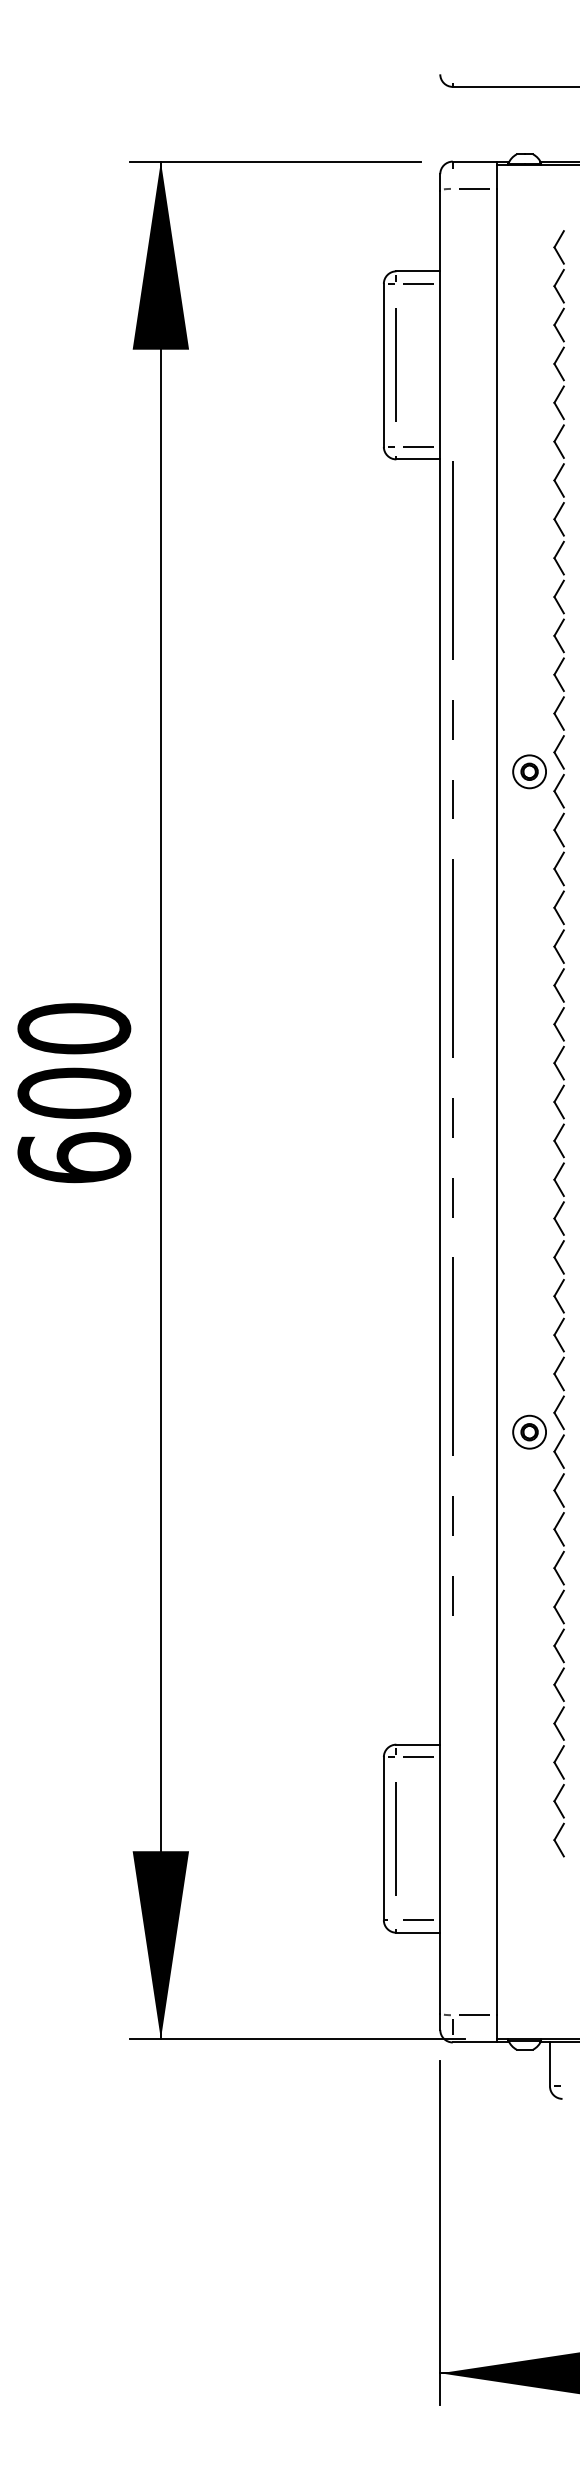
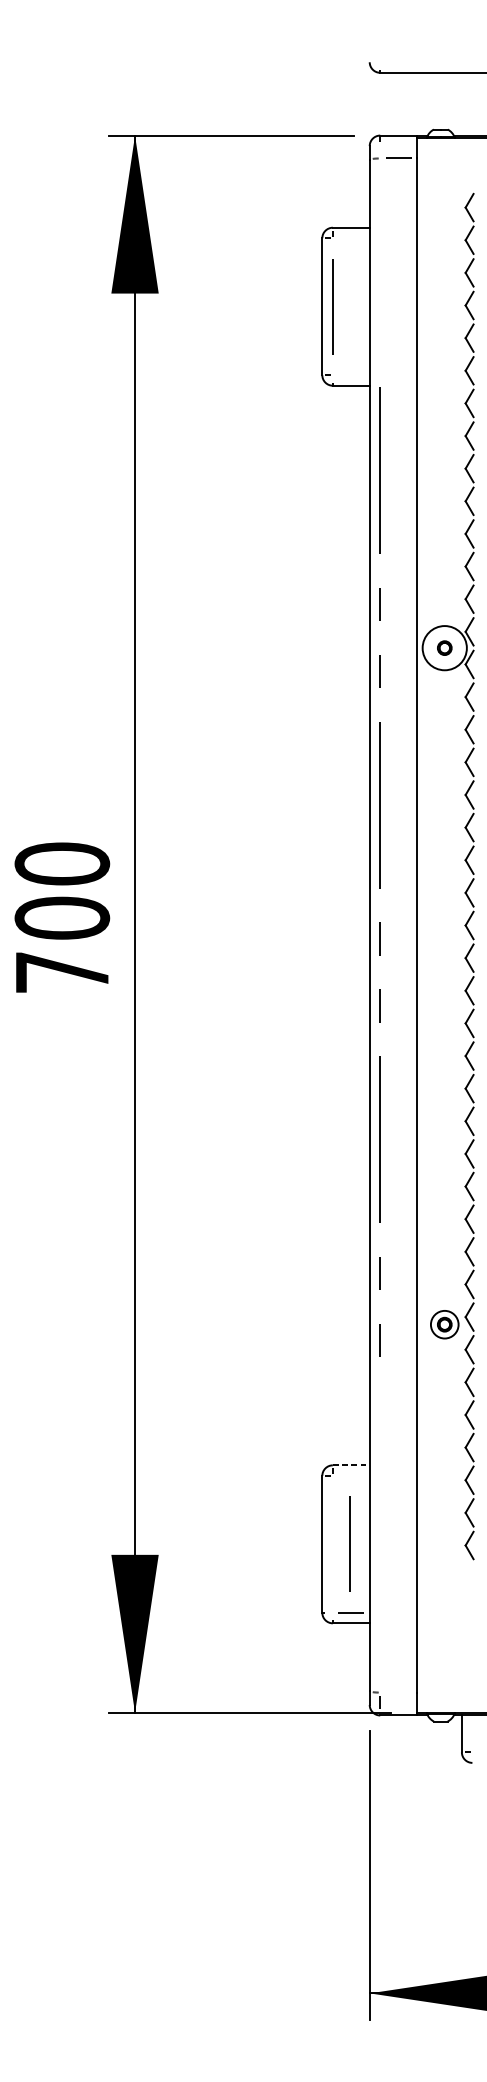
line: (417, 283) -> (350, 237), removed
line: (417, 446) -> (350, 374), removed
circle: (529, 771) -> (444, 647), size x1.6
text: (74, 1157) -> (62, 972), 600 -> 700
part: (529, 1431) -> (444, 1324), moved
line: (418, 1744) -> (351, 1465), solid -> dashed
line: (417, 1757) -> (350, 1476), removed
line: (395, 1838) -> (348, 1544), moved
line: (474, 2015) -> (398, 1692), removed

